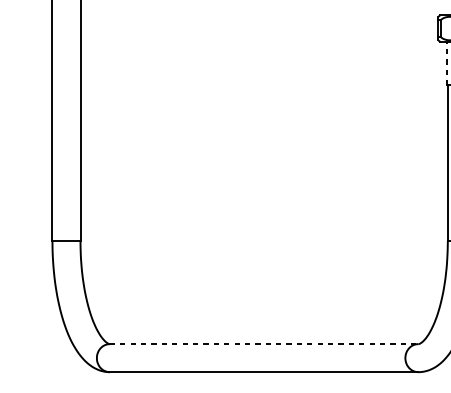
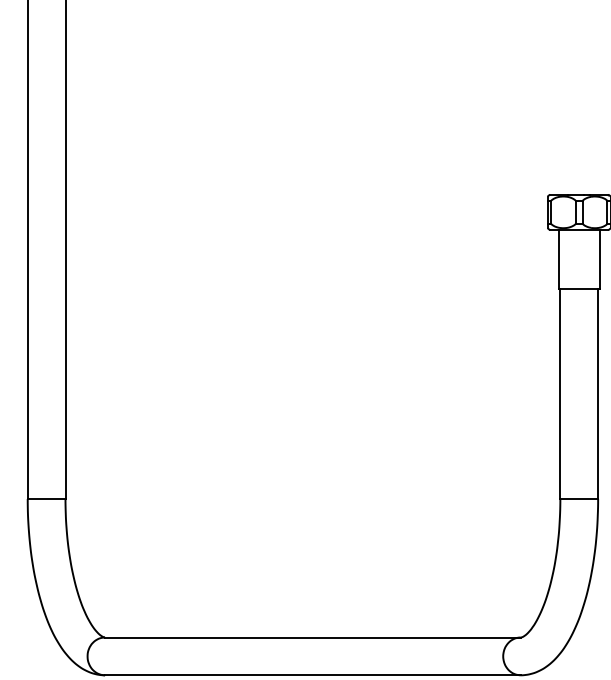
line: (446, 63) -> (558, 259), dashed -> solid
line: (263, 344) -> (312, 637), dashed -> solid

